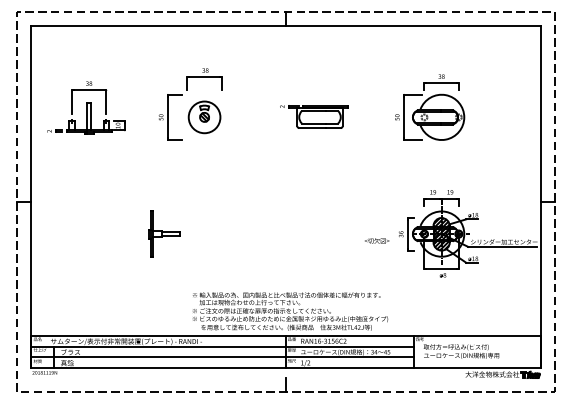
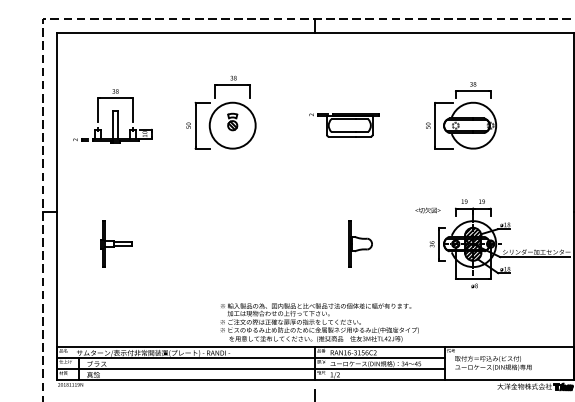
circle: (204, 117) -> (232, 125), size x1.43
part: (164, 233) -> (116, 243), moved
part: (330, 233) -> (360, 243), added
text: (377, 240) -> (428, 210), moved

